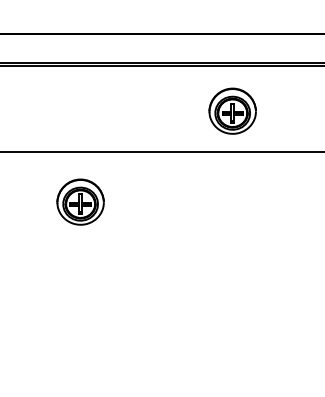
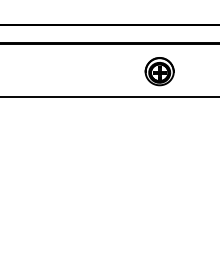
part: (80, 201) -> (67, 126), removed

